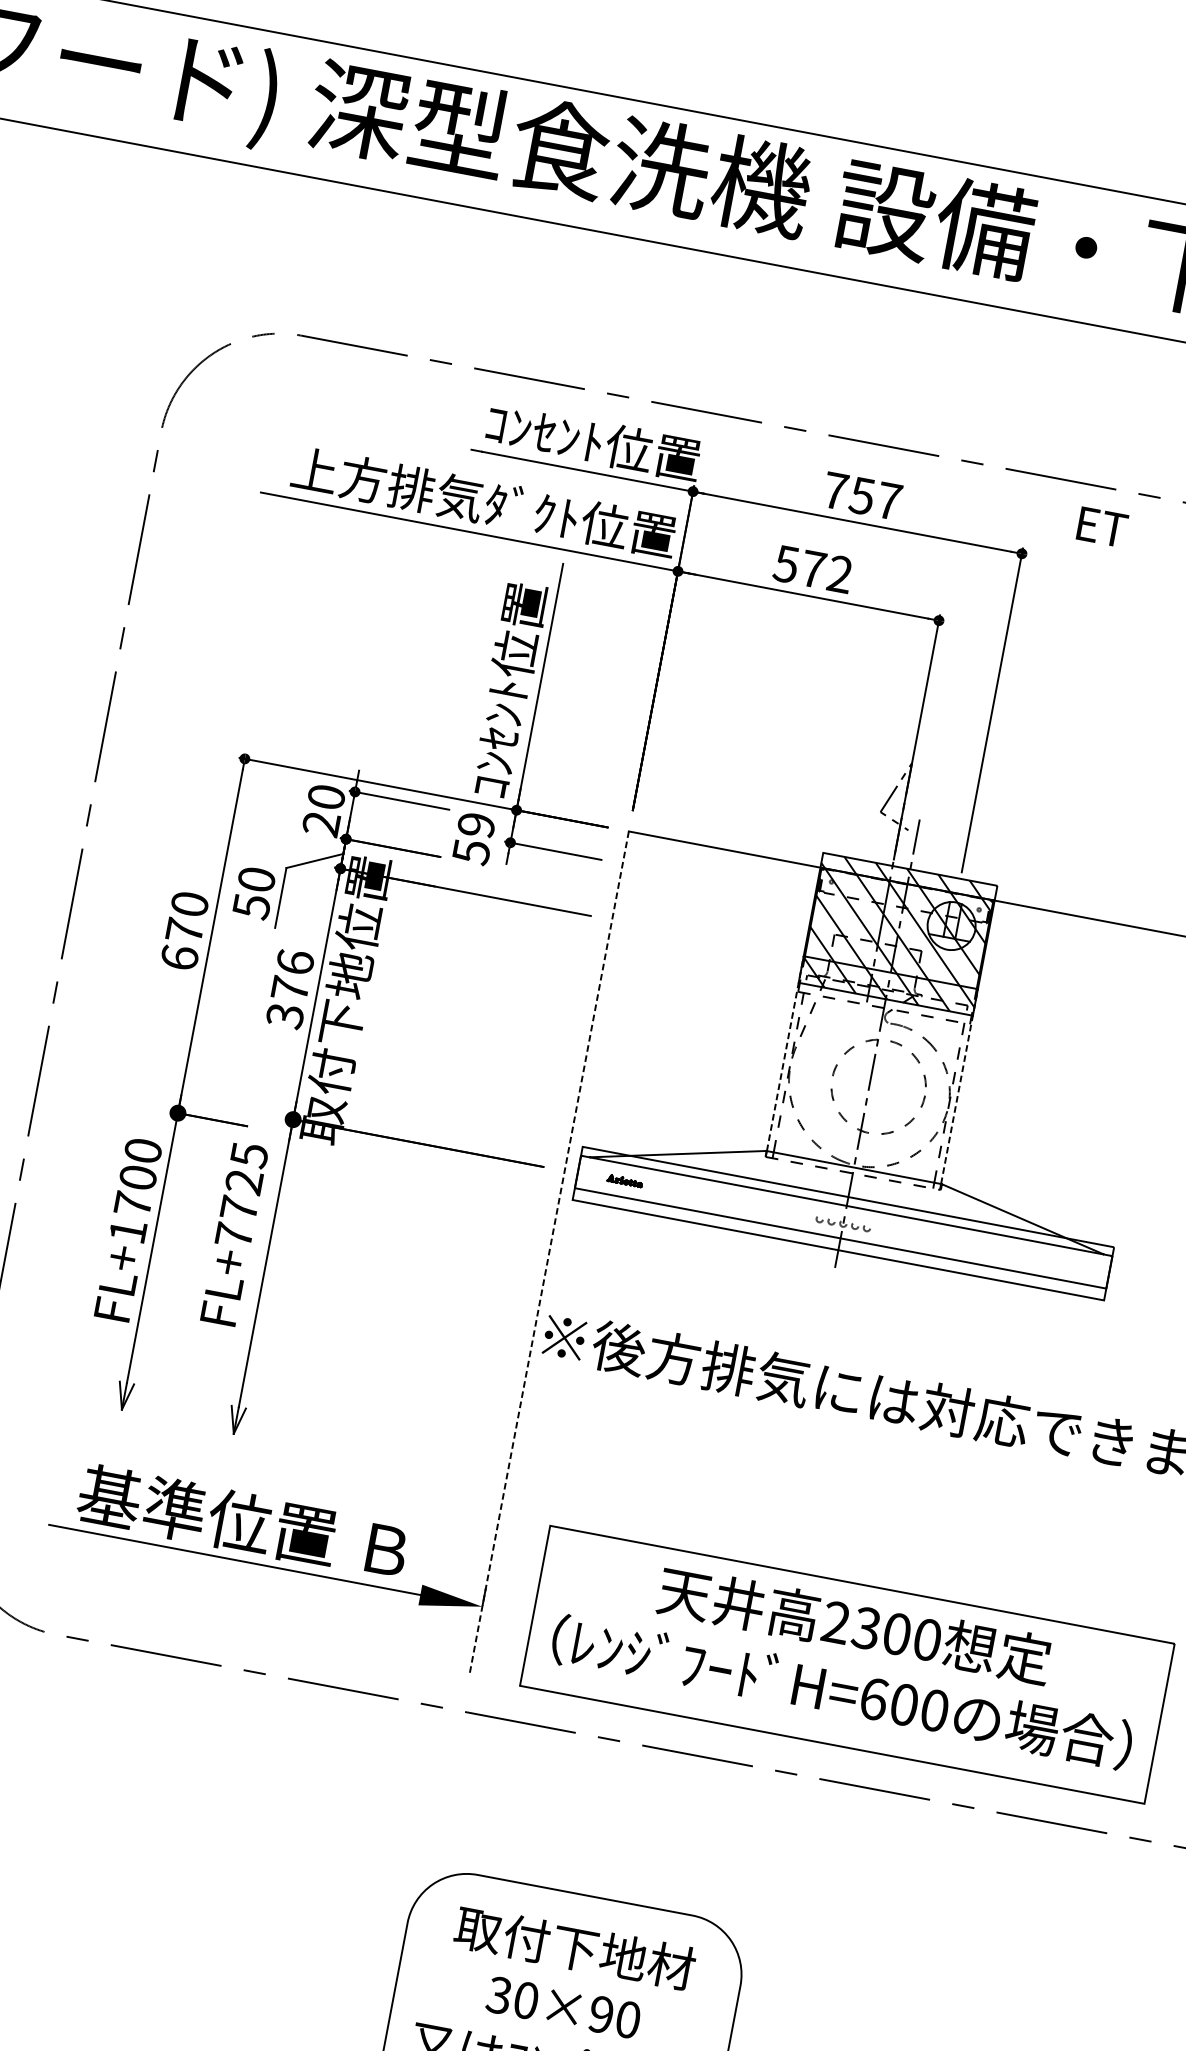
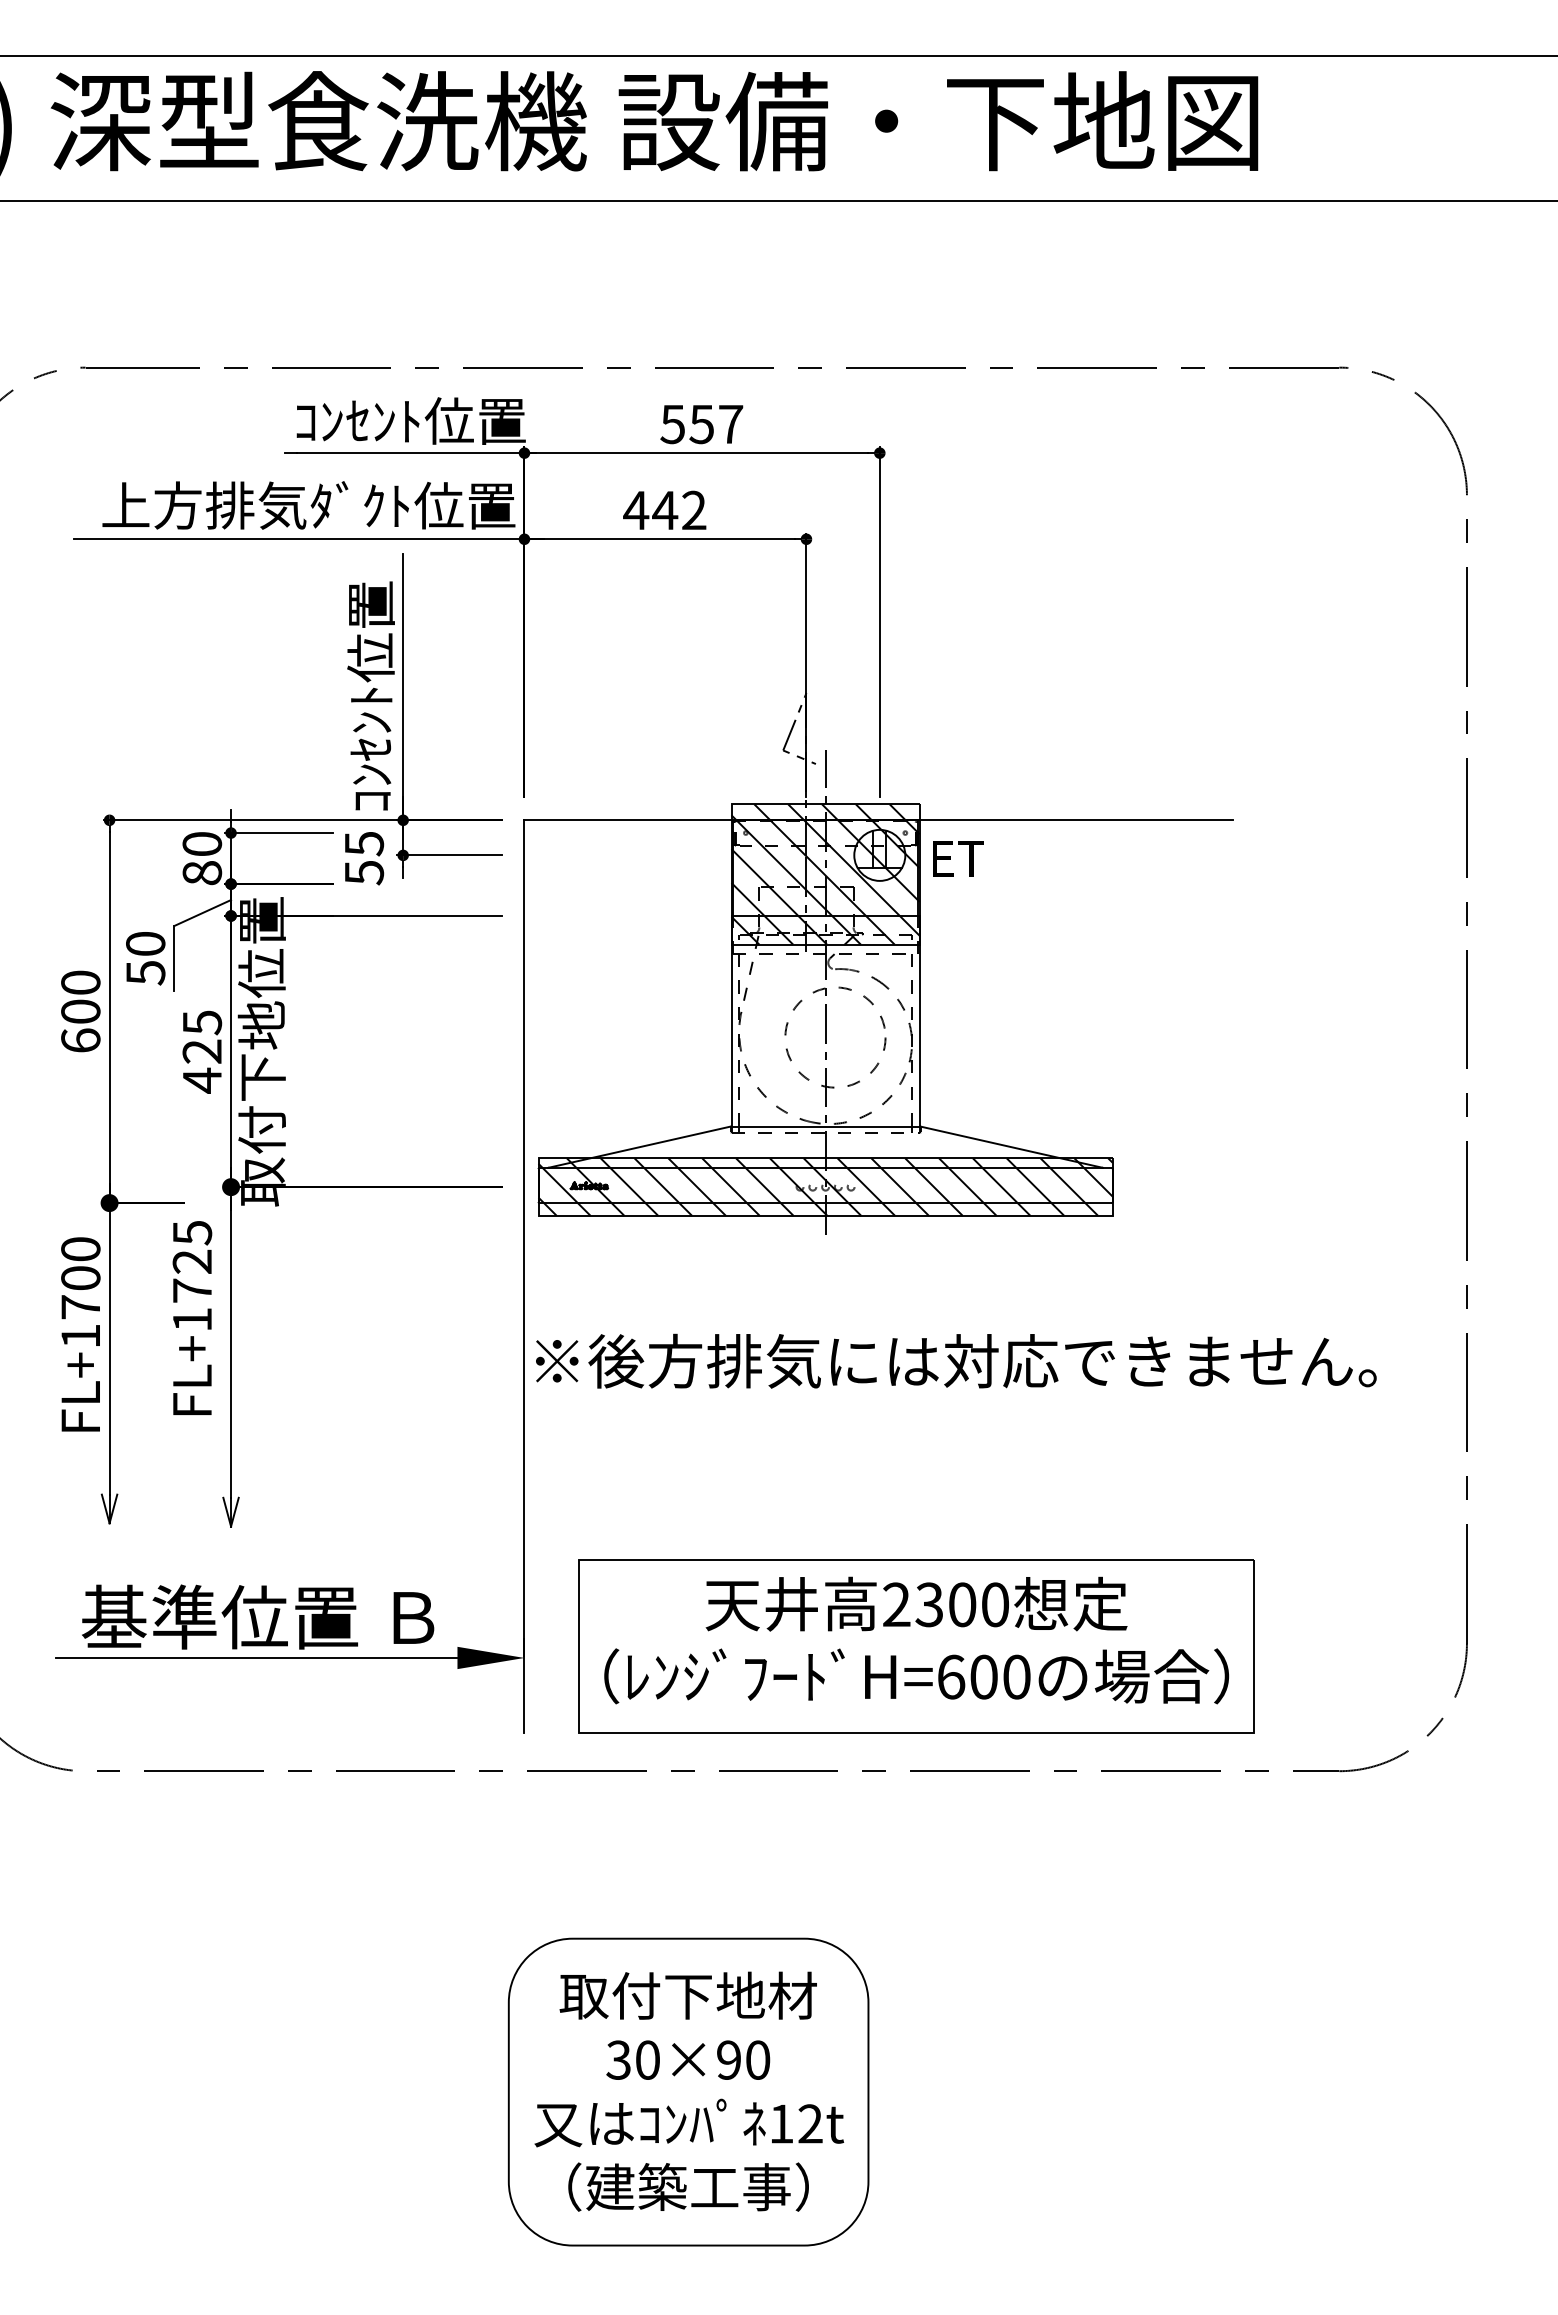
text: (835, 491) -> (672, 424), 757 -> 557
text: (1102, 527) -> (958, 858), moved
text: (799, 566) -> (650, 510), 572 -> 442
text: (321, 824) -> (202, 873), 20 -> 80
text: (476, 825) -> (364, 844), 59 -> 55
text: (184, 930) -> (80, 1011), 670 -> 600
text: (290, 989) -> (202, 1051), 376 -> 425
line: (785, 1052) -> (731, 1020), dashed -> solid
line: (959, 1085) -> (919, 1020), dashed -> solid
hatch: (843, 1223) -> (825, 1186), added
text: (234, 1235) -> (192, 1319), FL+7725 -> FL+1725
line: (548, 1254) -> (524, 1277), dashed -> solid

